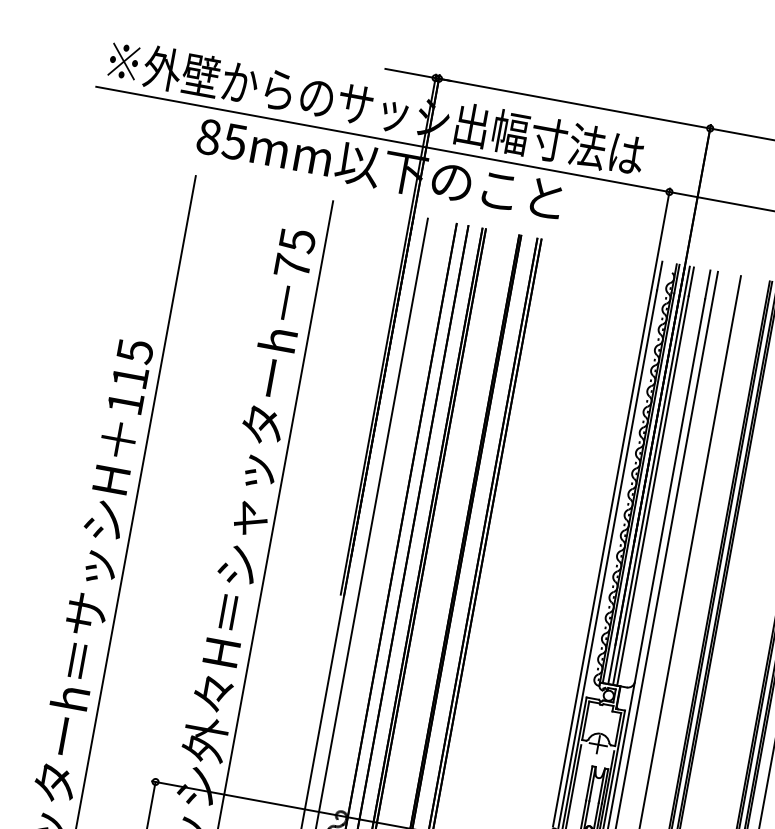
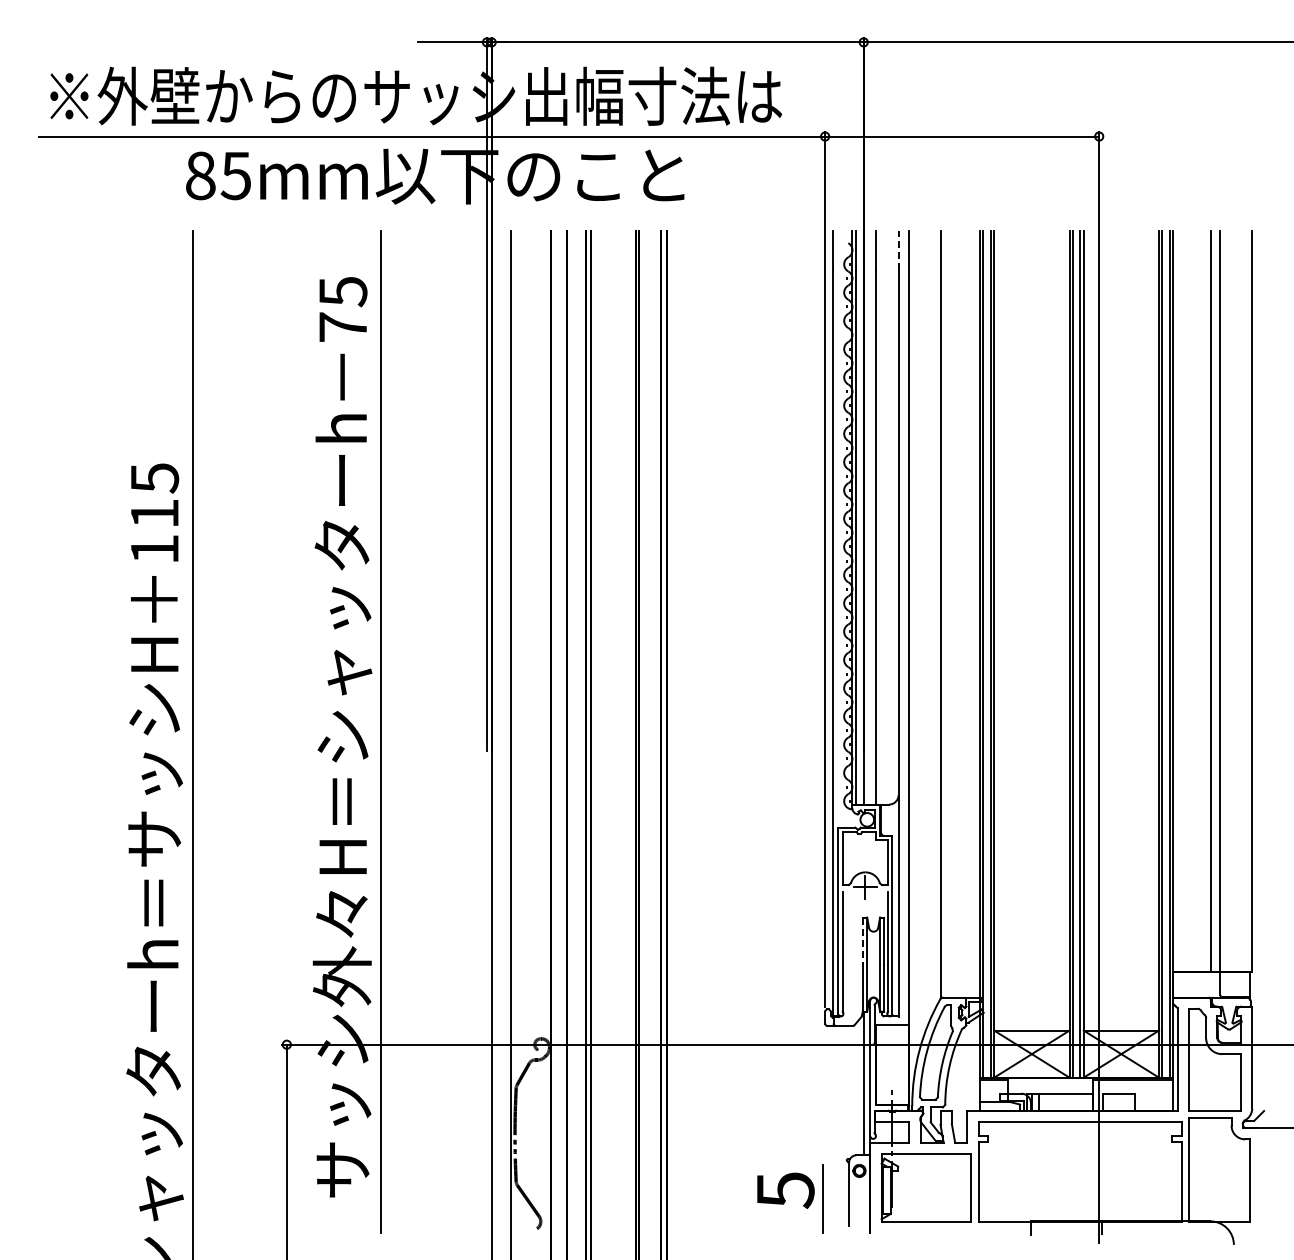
line: (707, 284) -> (898, 250), solid -> dashed
line: (651, 475) -> (870, 517), removed
line: (589, 783) -> (862, 941), solid -> dashed

